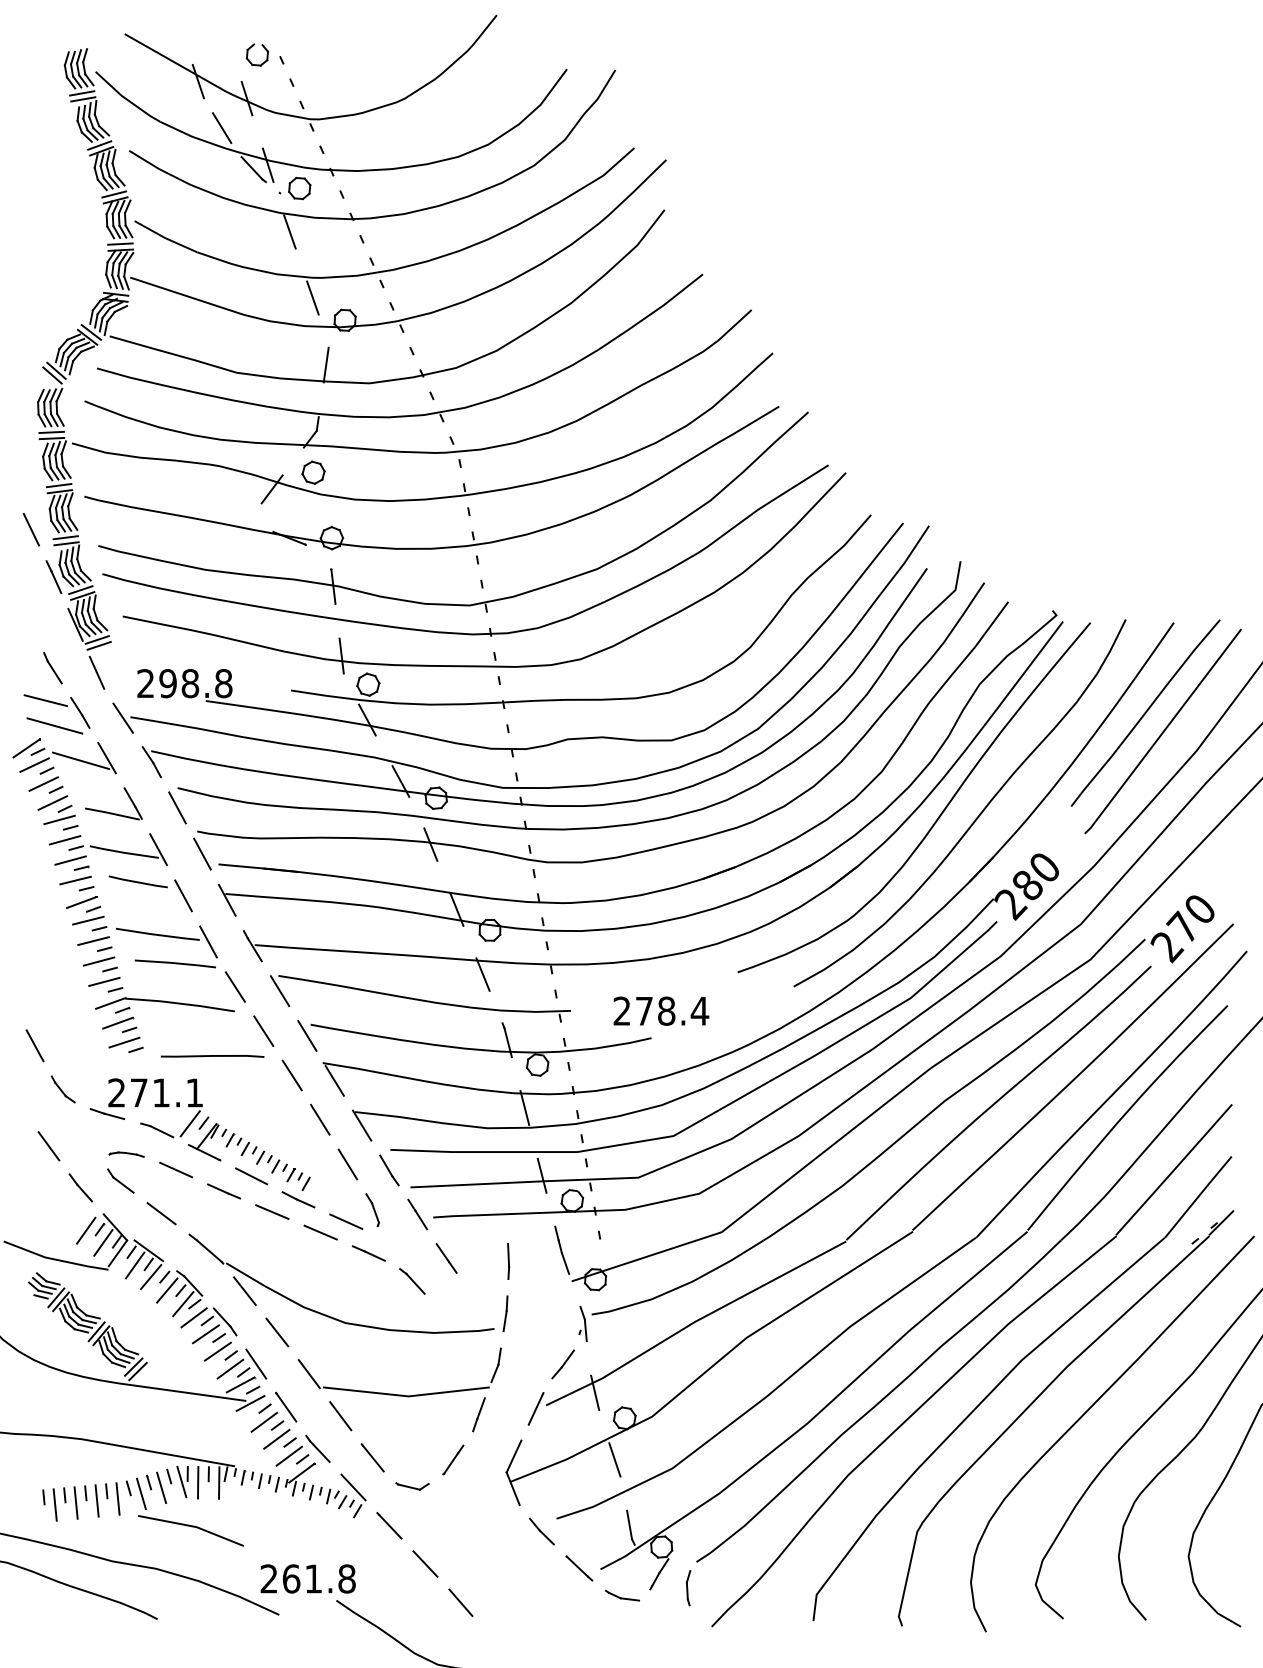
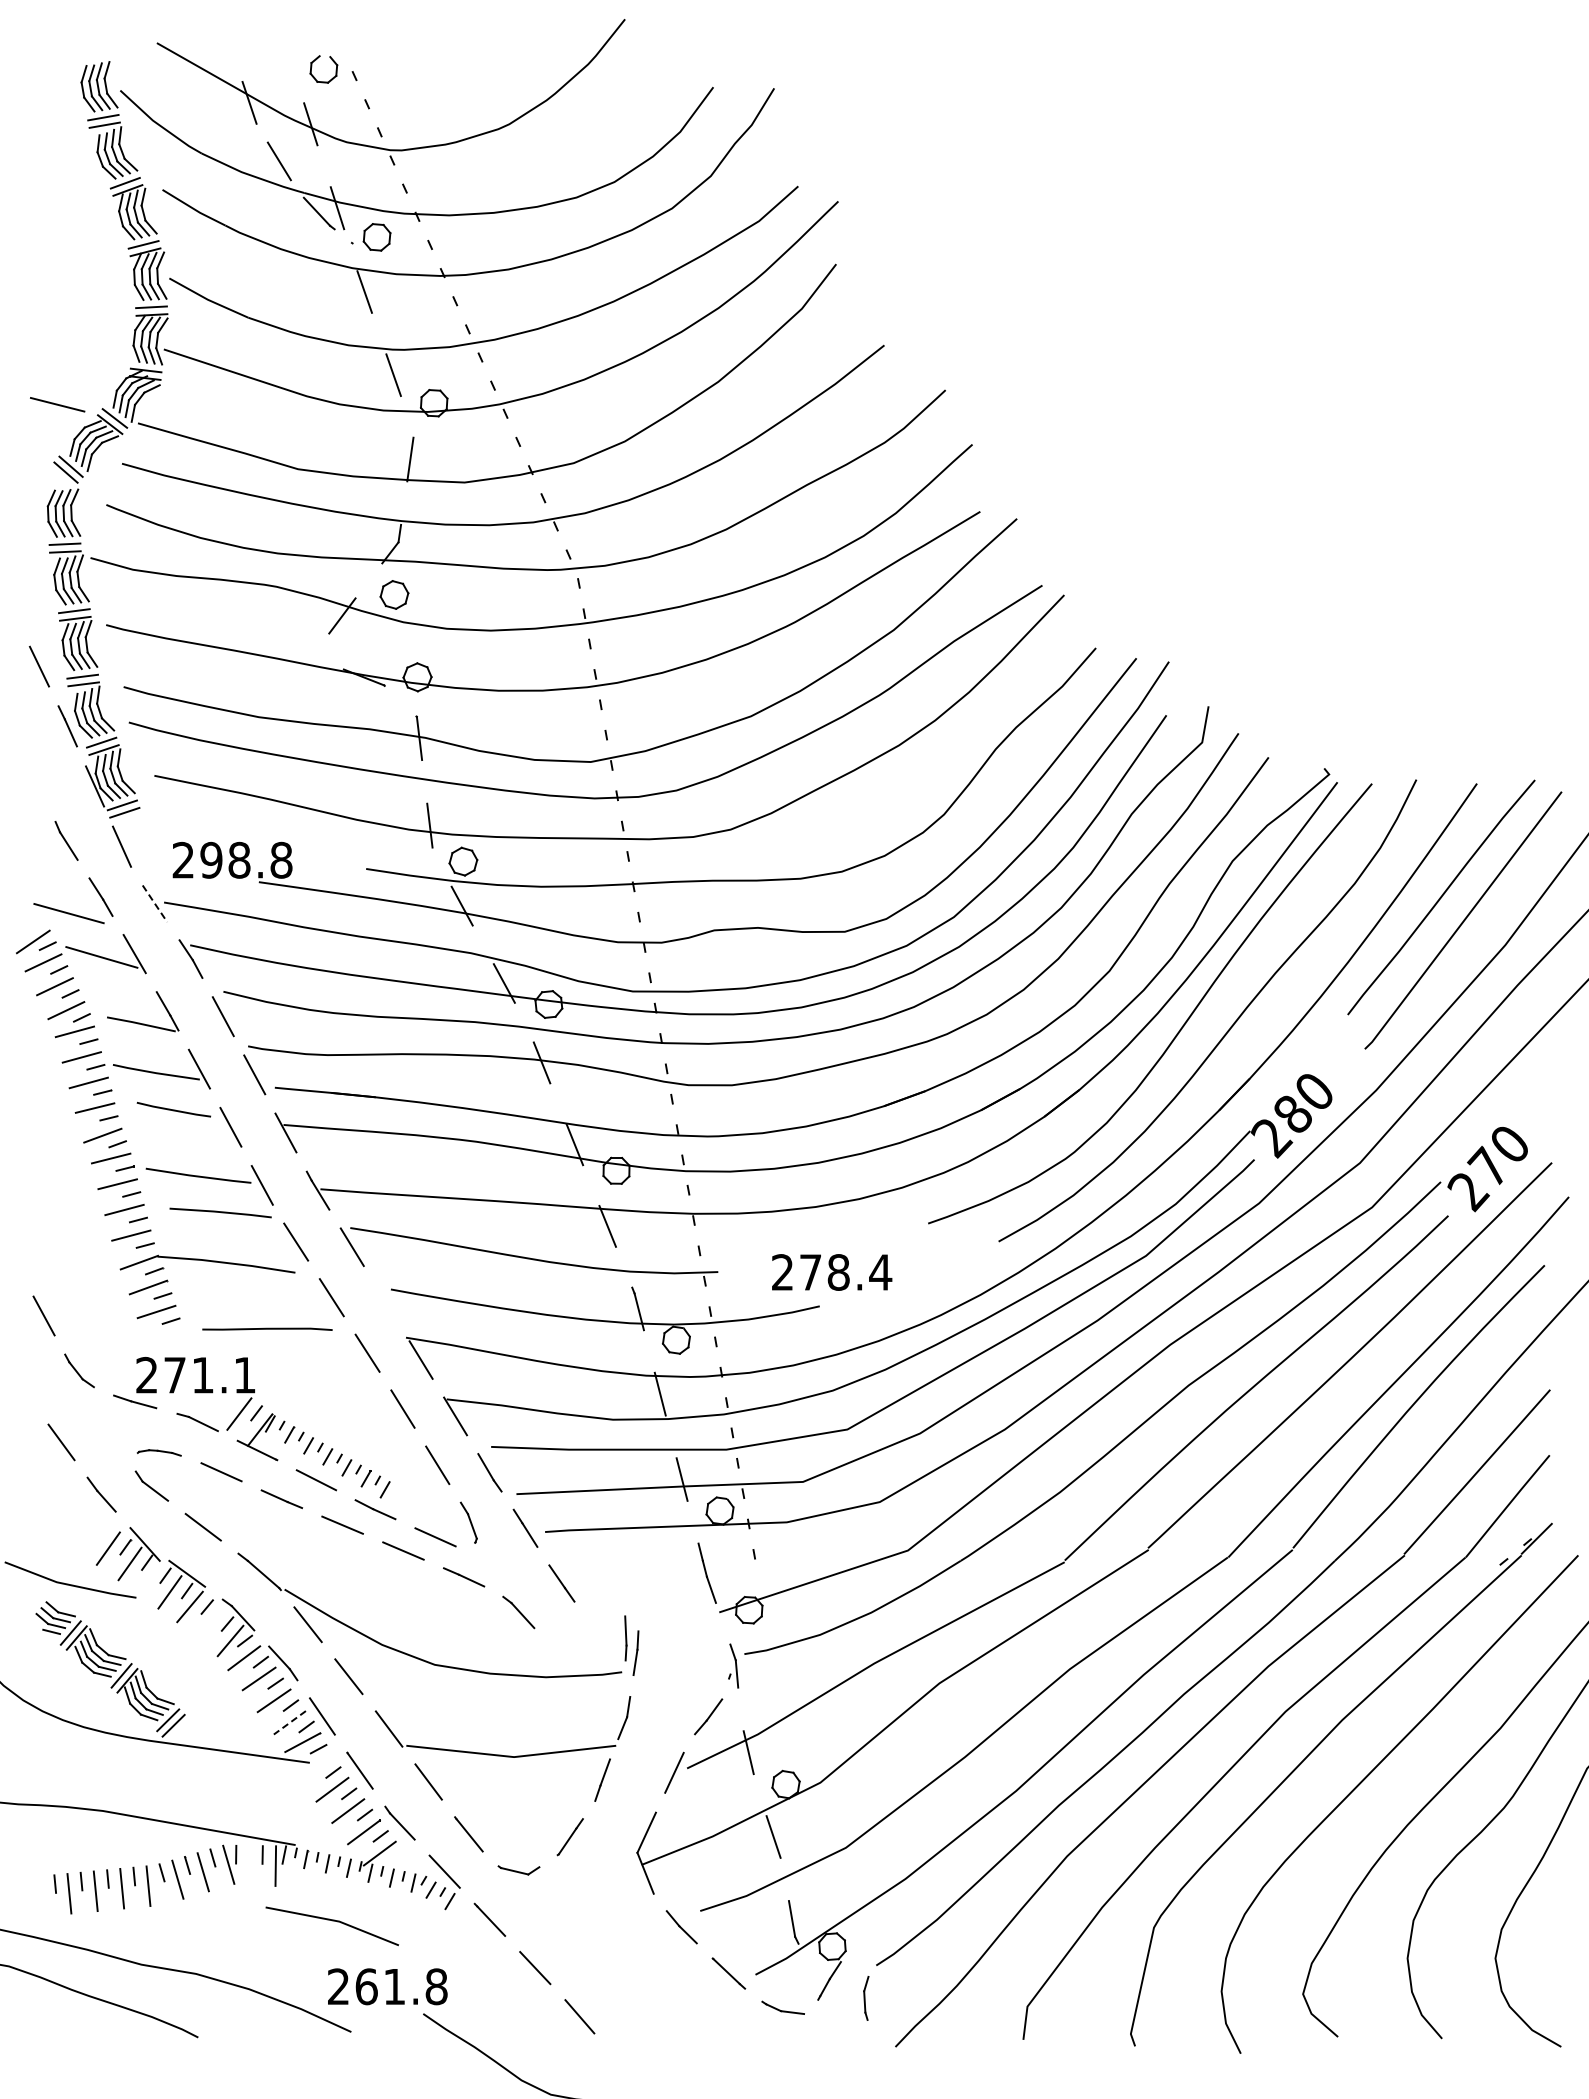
line: (45, 700) -> (57, 404), moved
line: (123, 718) -> (155, 904), solid -> dashed
line: (307, 1035) -> (386, 1303), removed
line: (117, 1252) -> (147, 1576), removed
line: (508, 1261) -> (625, 1638), moved
line: (167, 1290) -> (210, 1623), removed
line: (230, 1368) -> (289, 1722), solid -> dashed
line: (249, 1403) -> (314, 1765), removed
line: (198, 1482) -> (249, 1865), removed
line: (191, 1527) -> (332, 1921), moved

